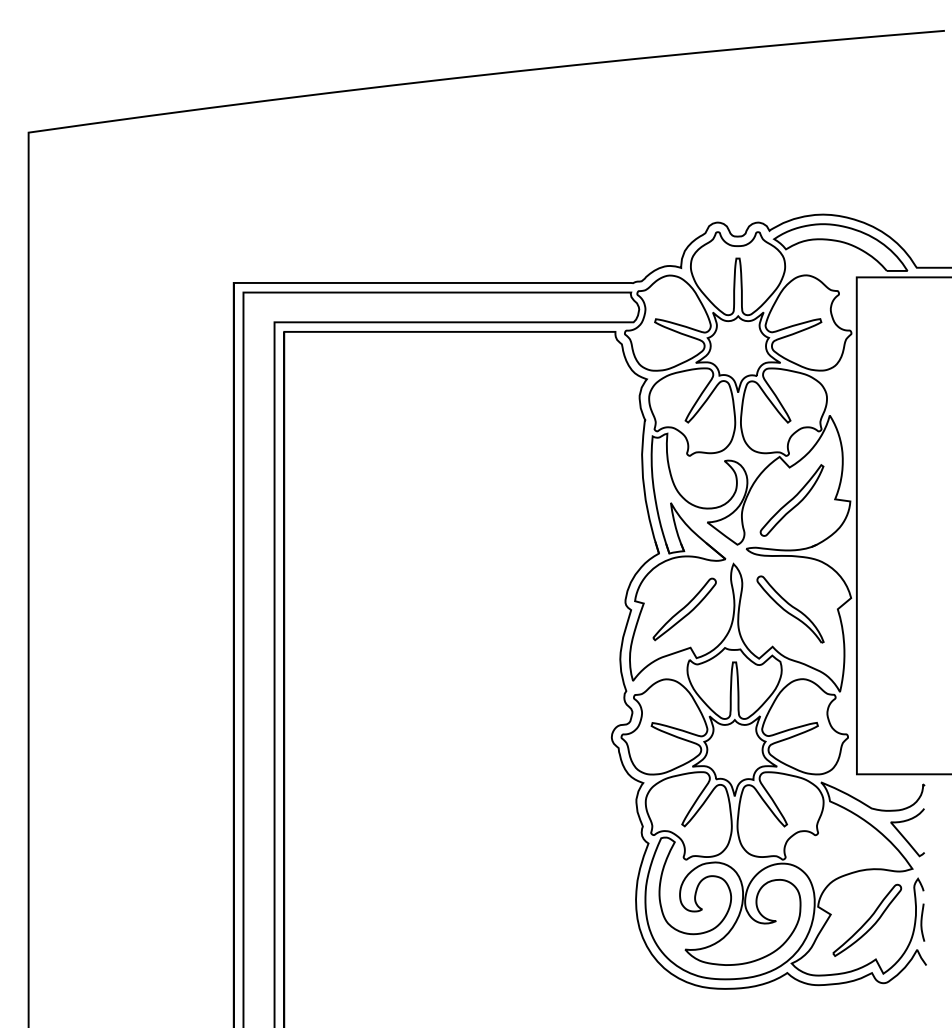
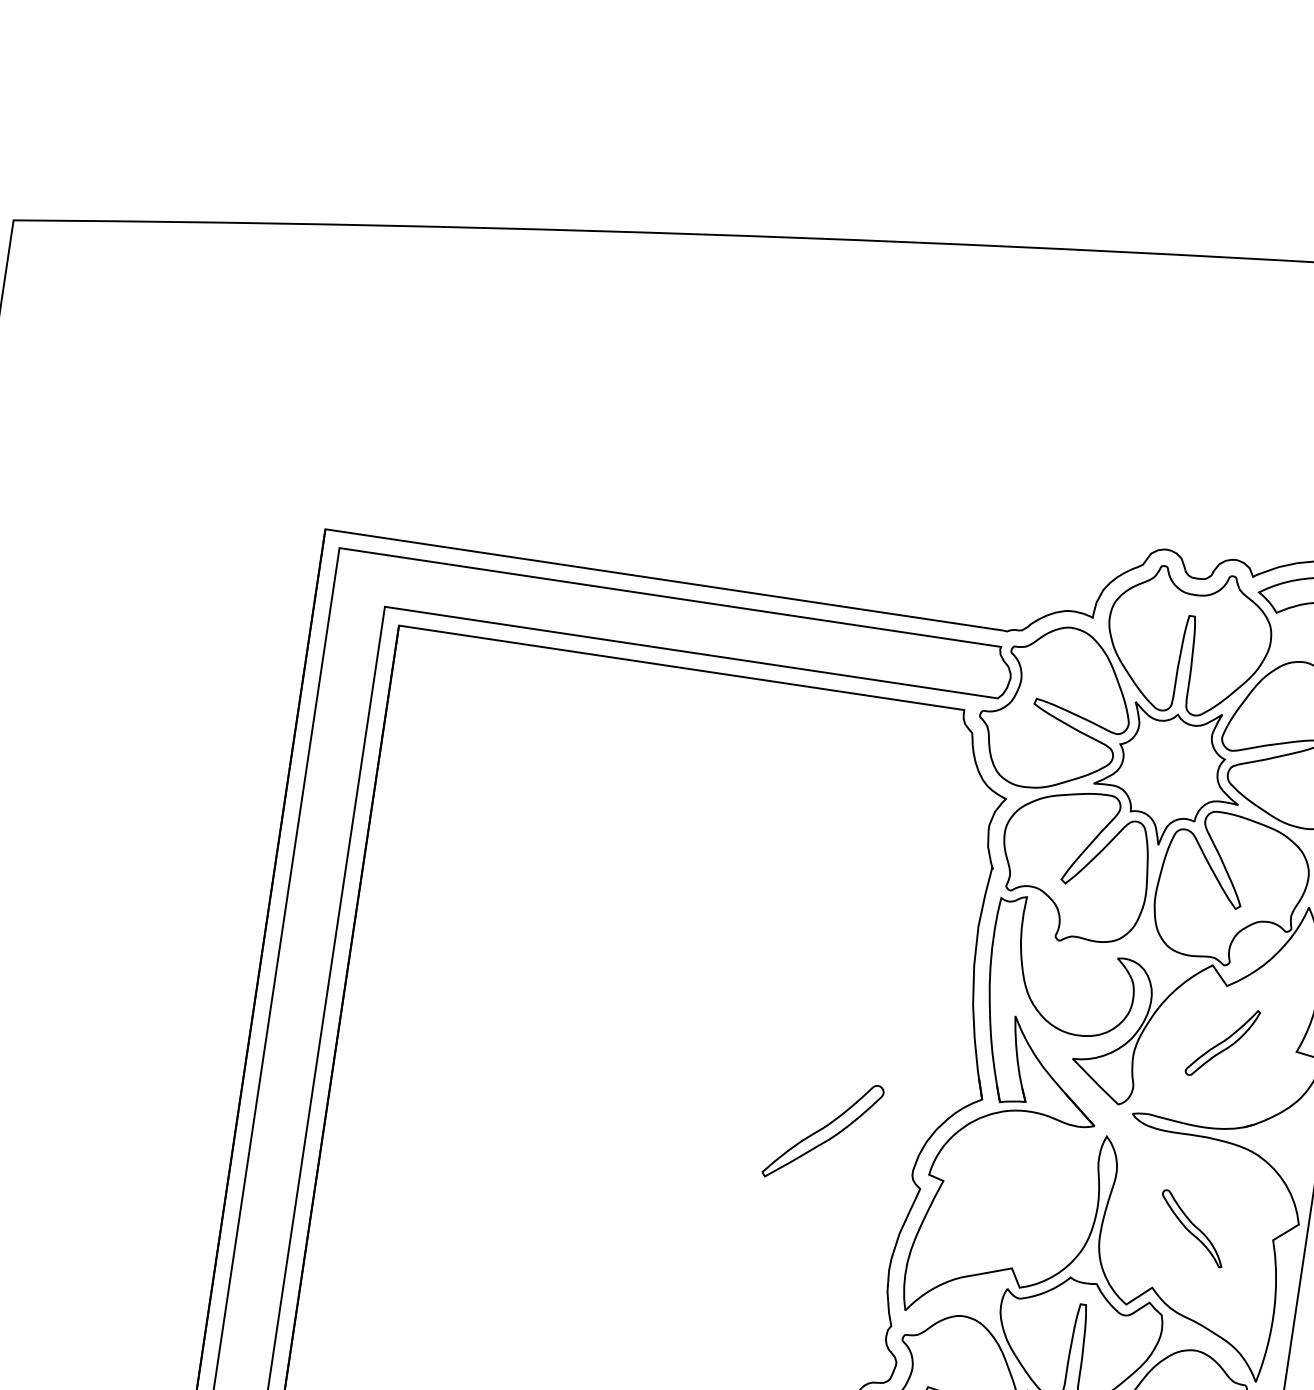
part: (791, 500) -> (1221, 1042), size x0.6
part: (684, 609) -> (822, 1131), moved
part: (790, 609) -> (1192, 1228), size x0.6

